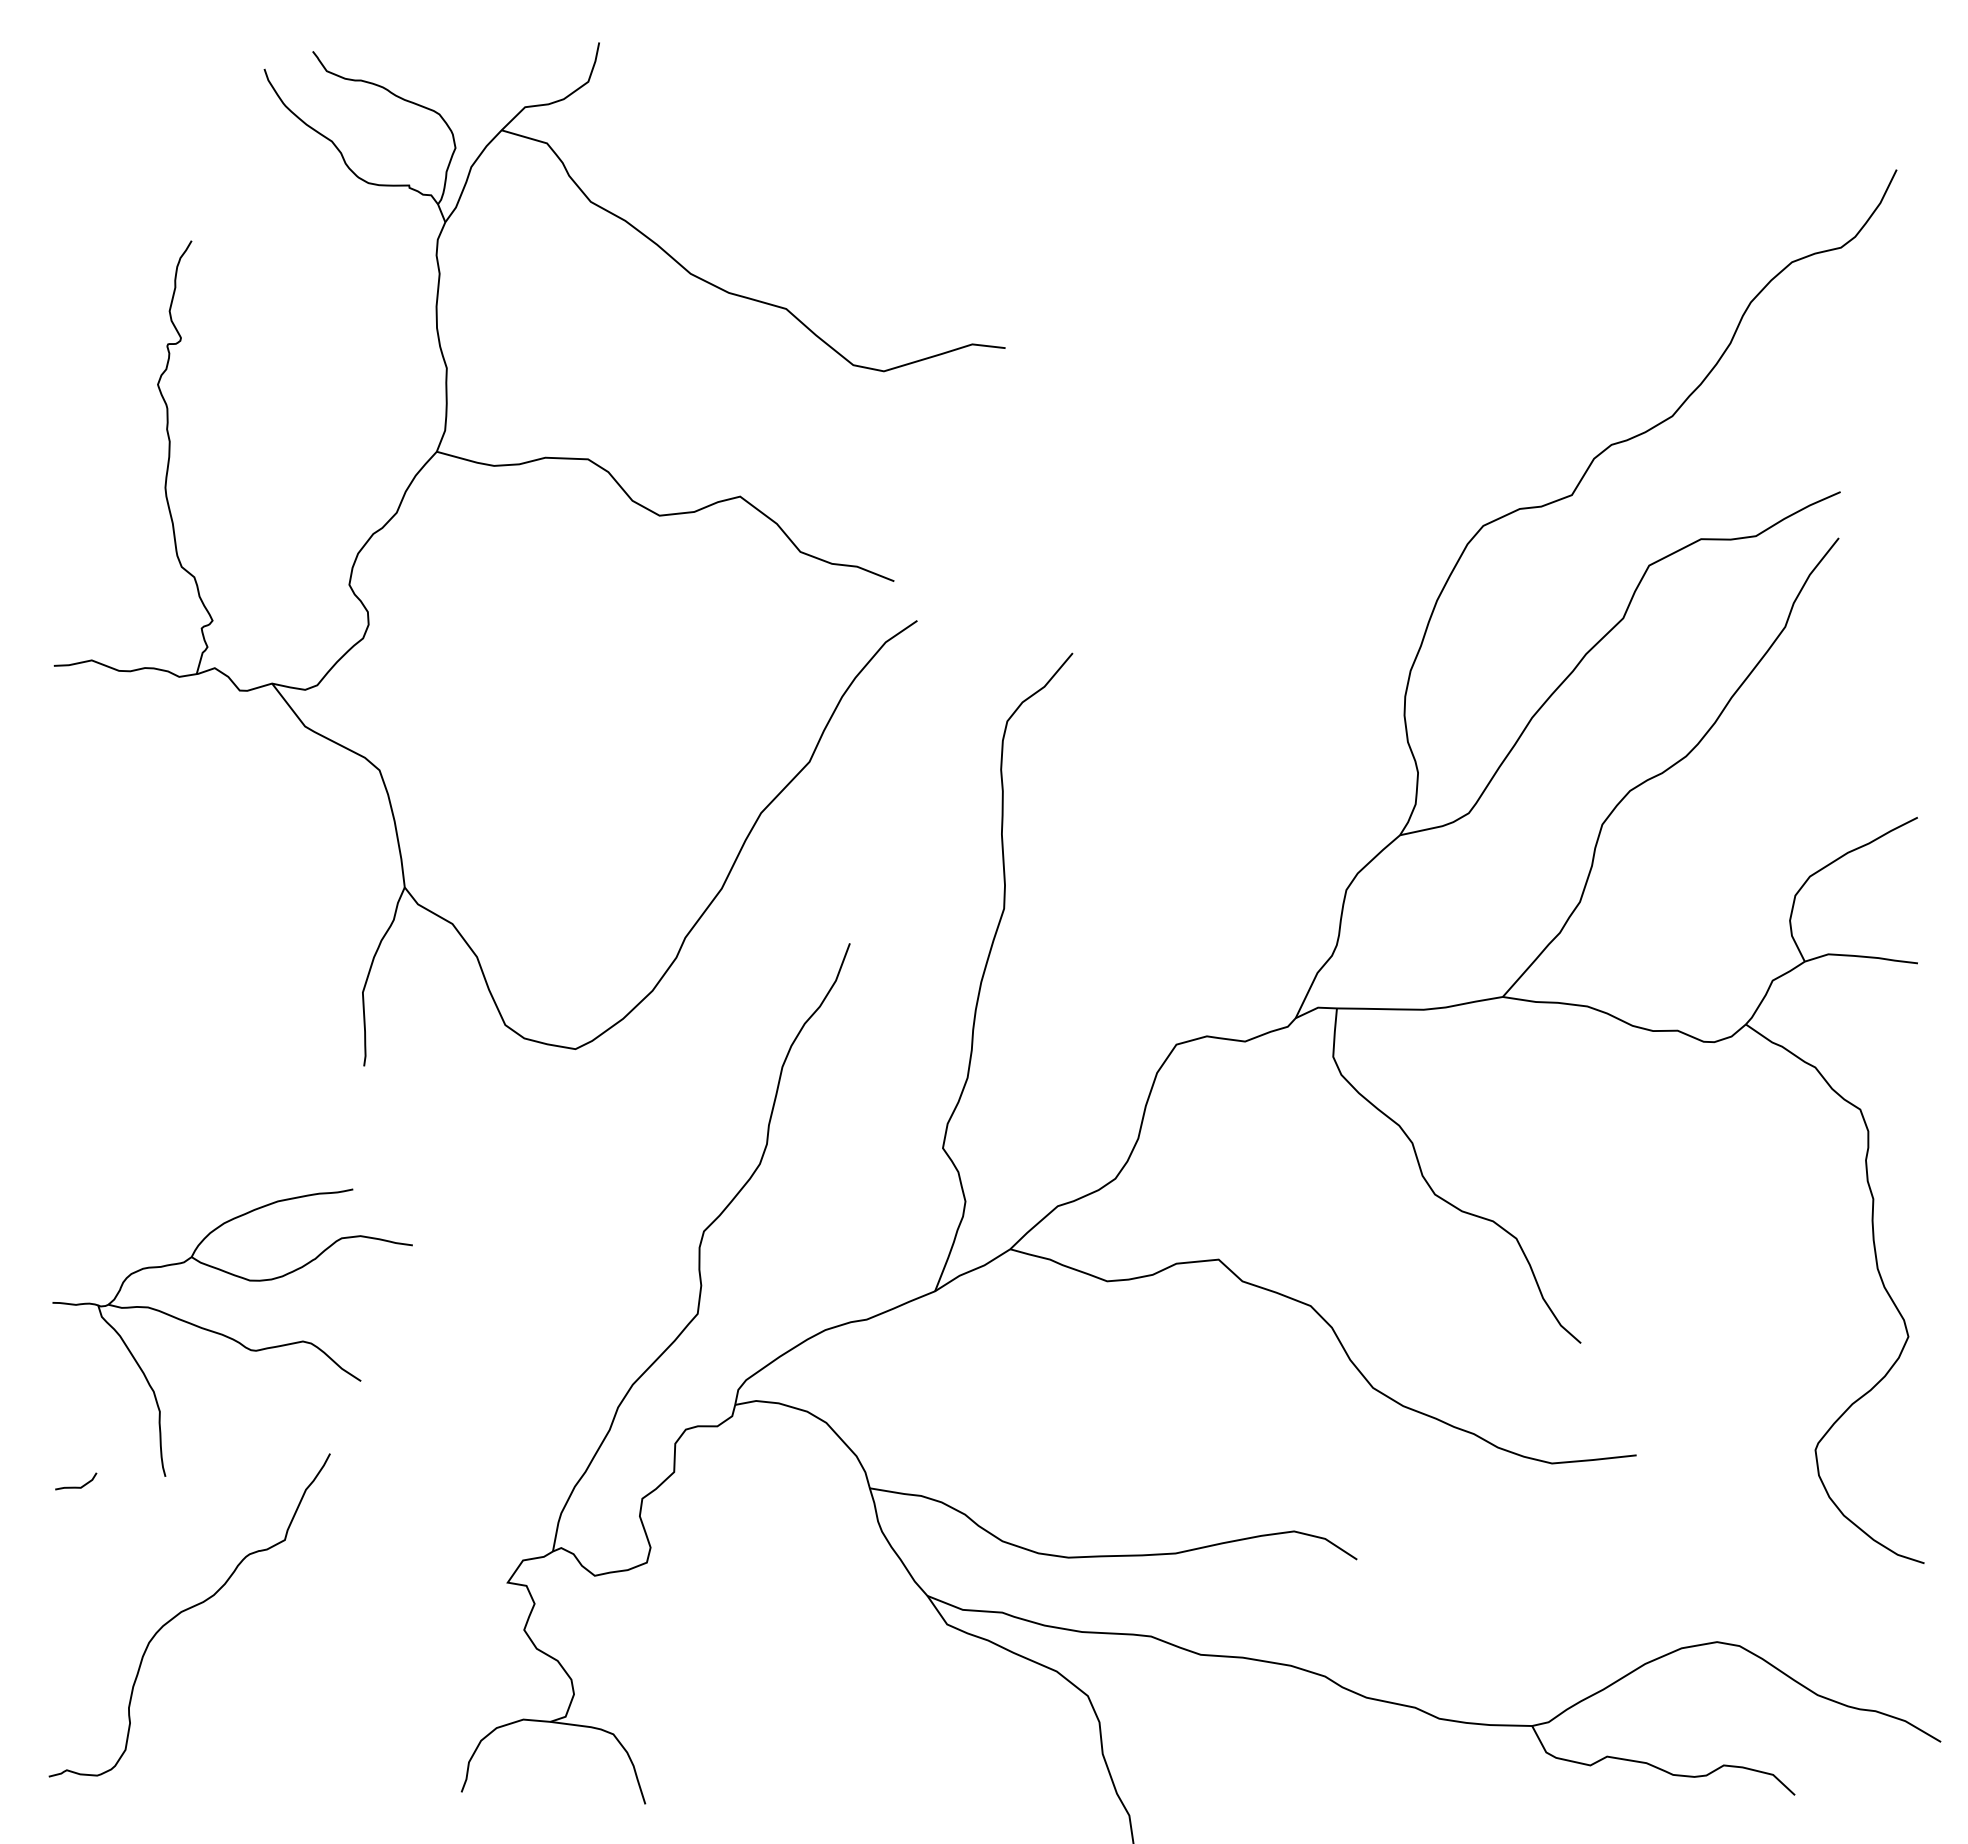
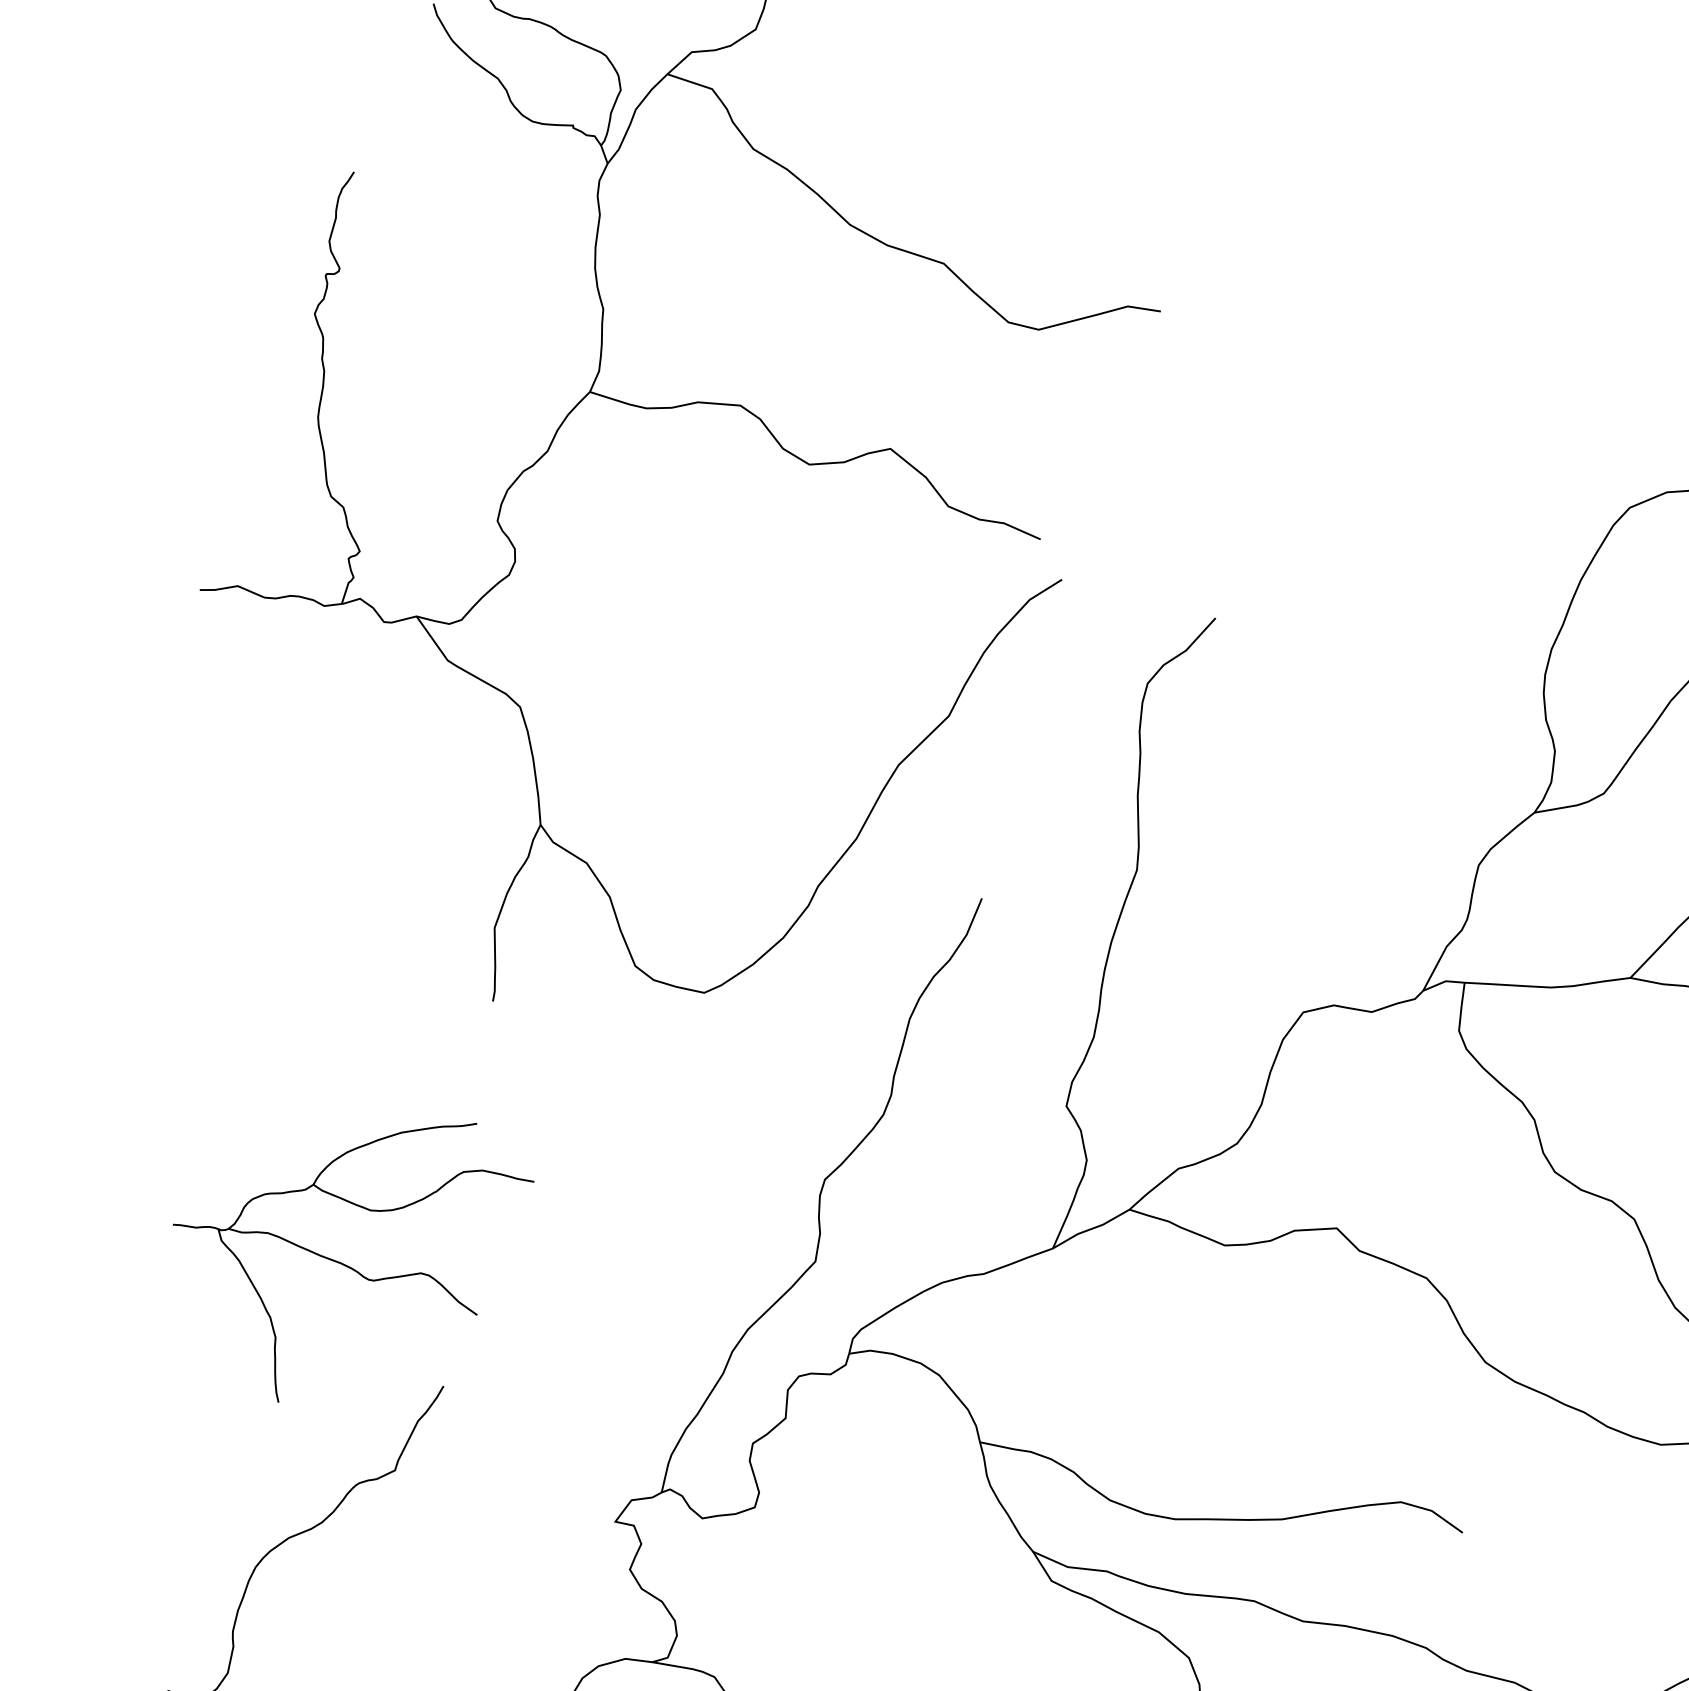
curve: (76, 1486) -> (189, 1408), removed

